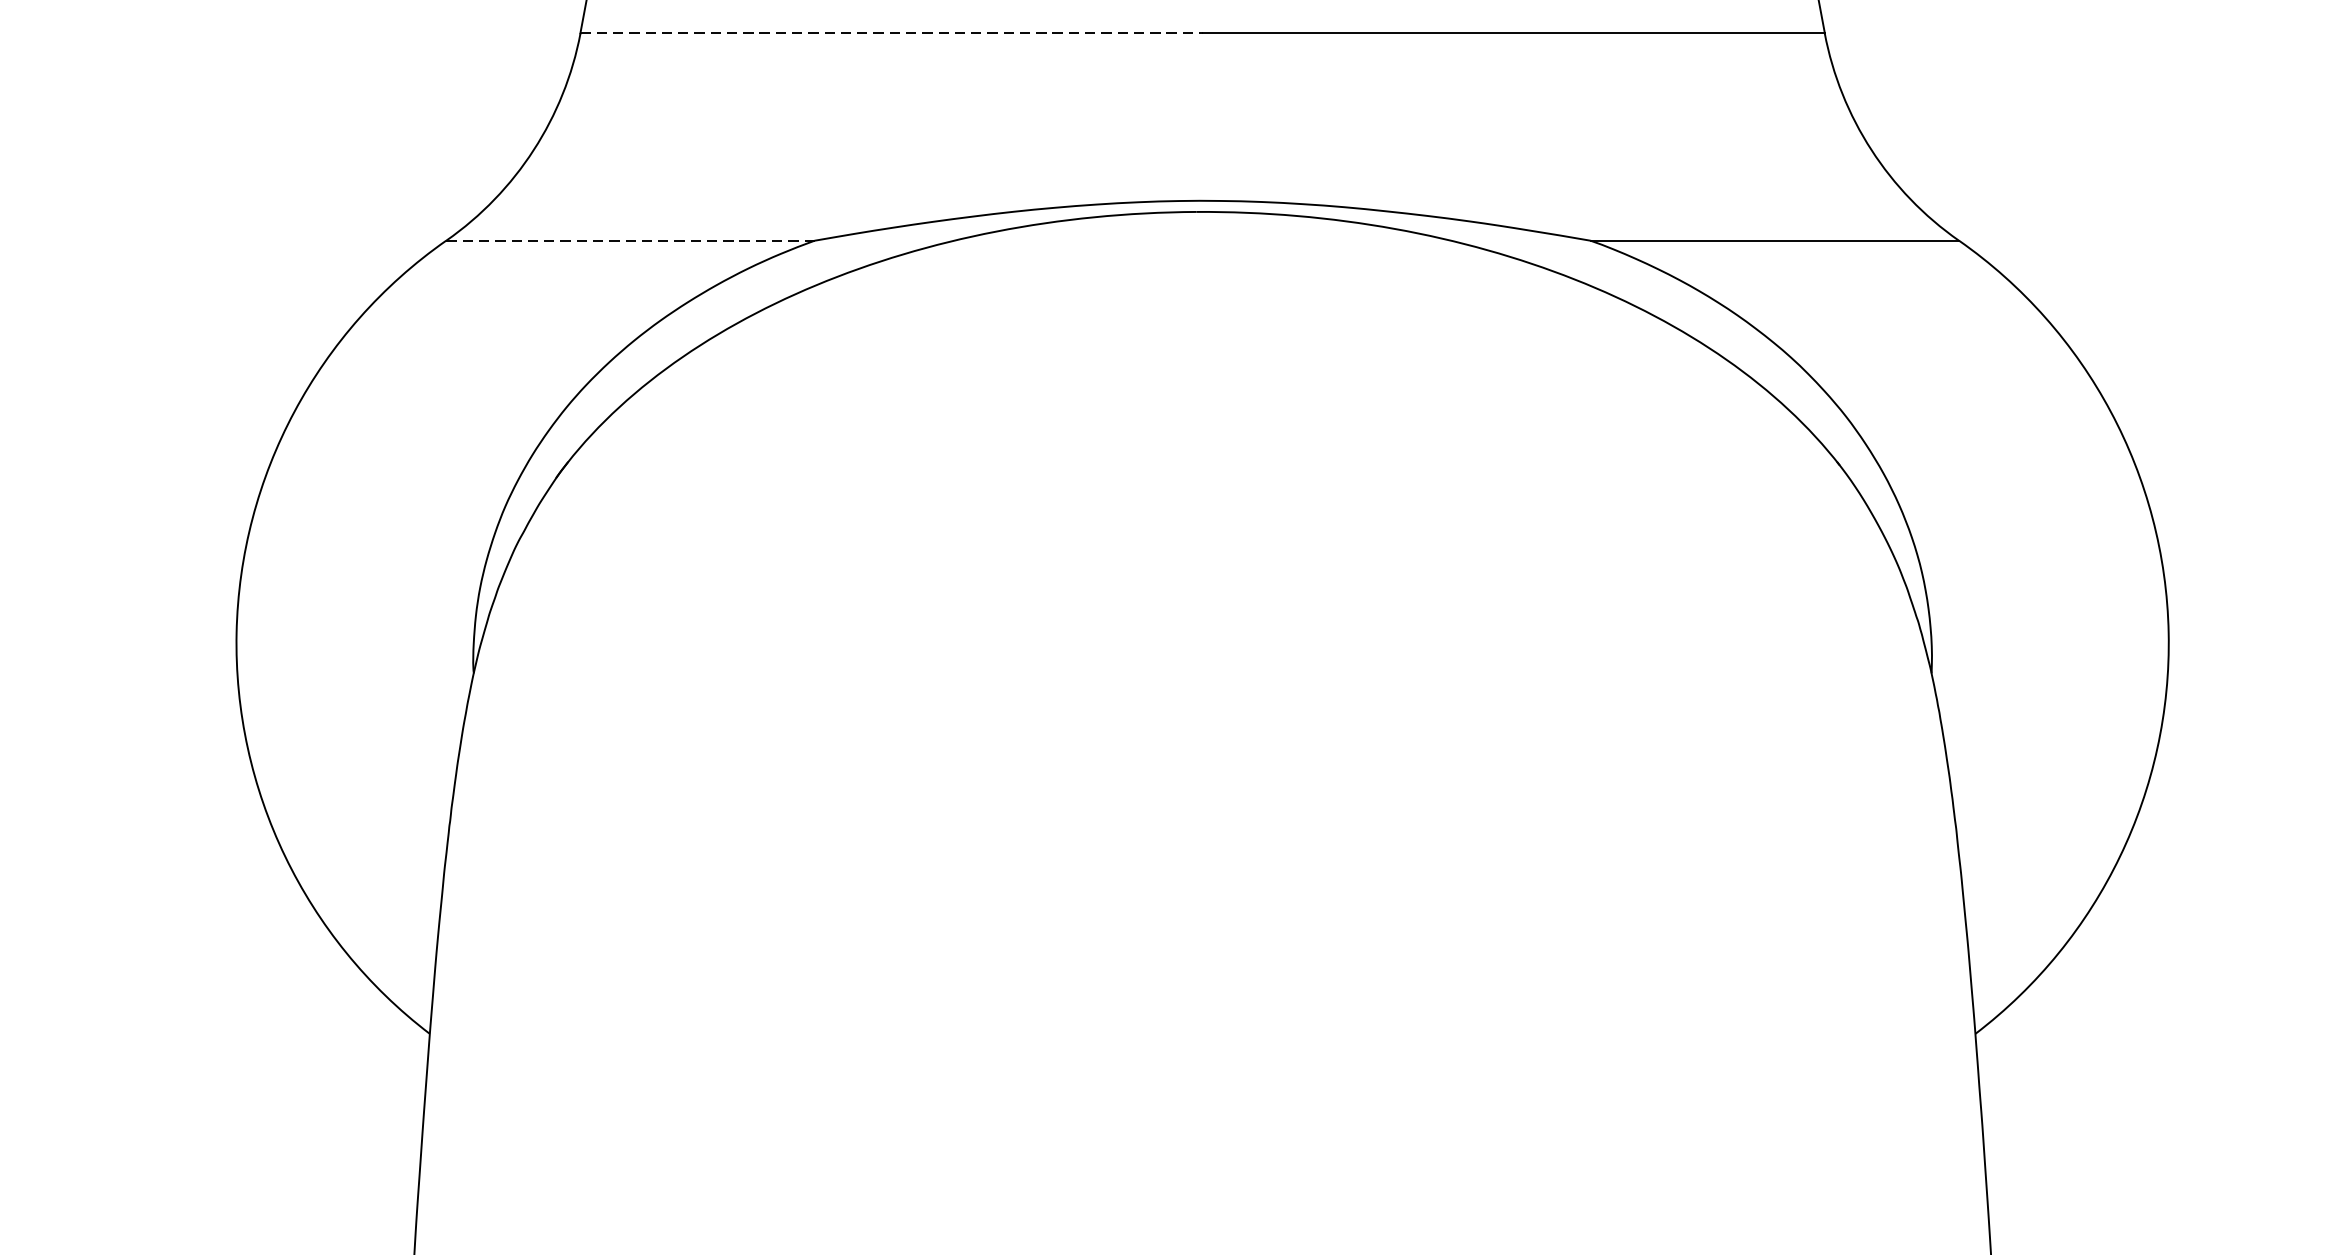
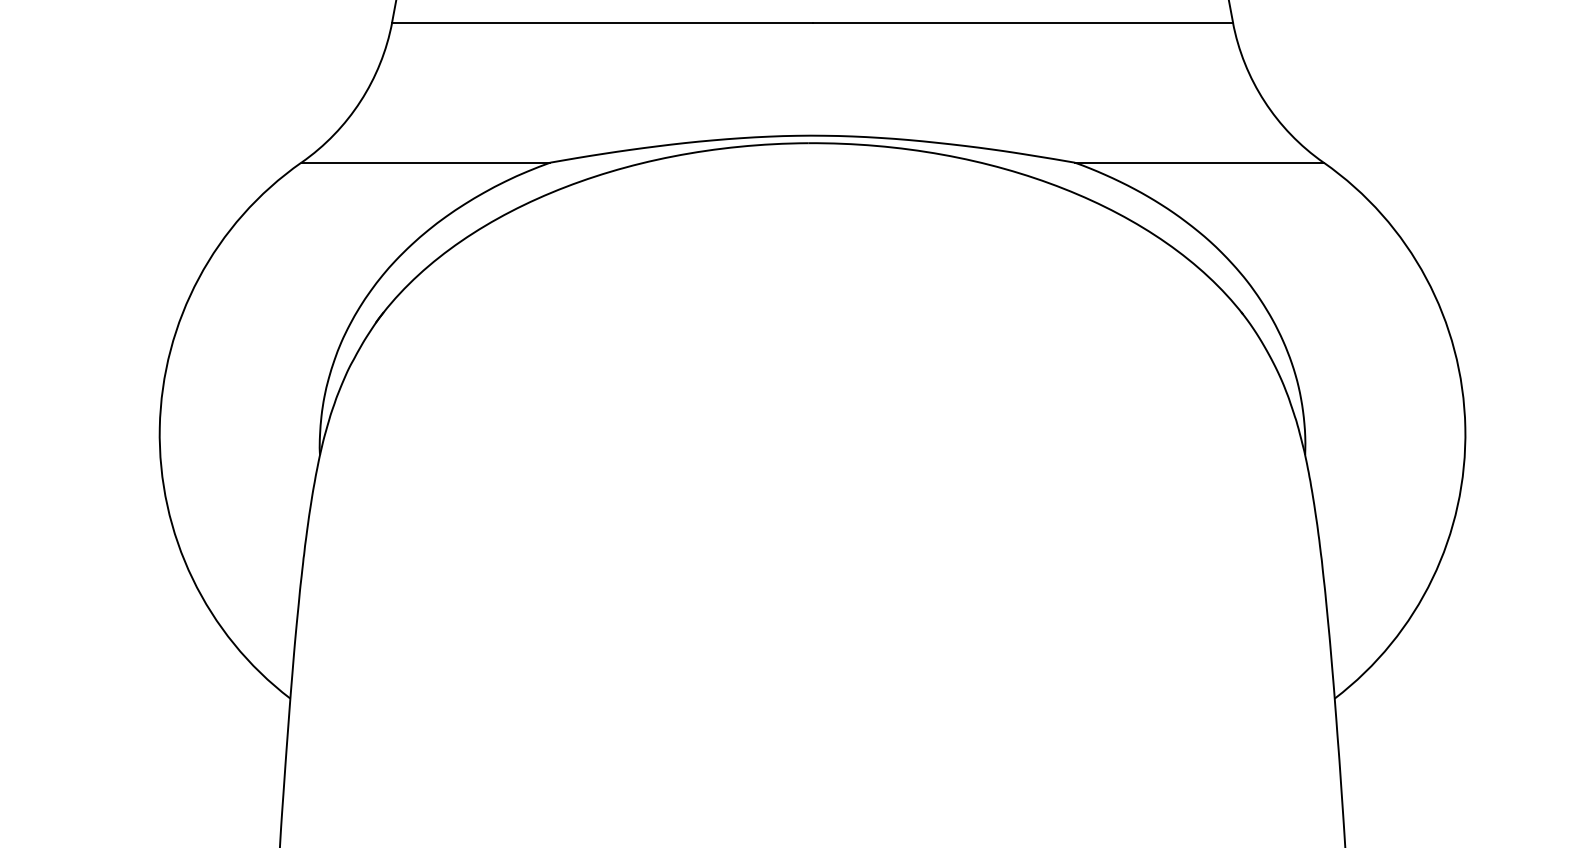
line: (891, 33) -> (602, 22), dashed -> solid
line: (631, 240) -> (426, 162), dashed -> solid

